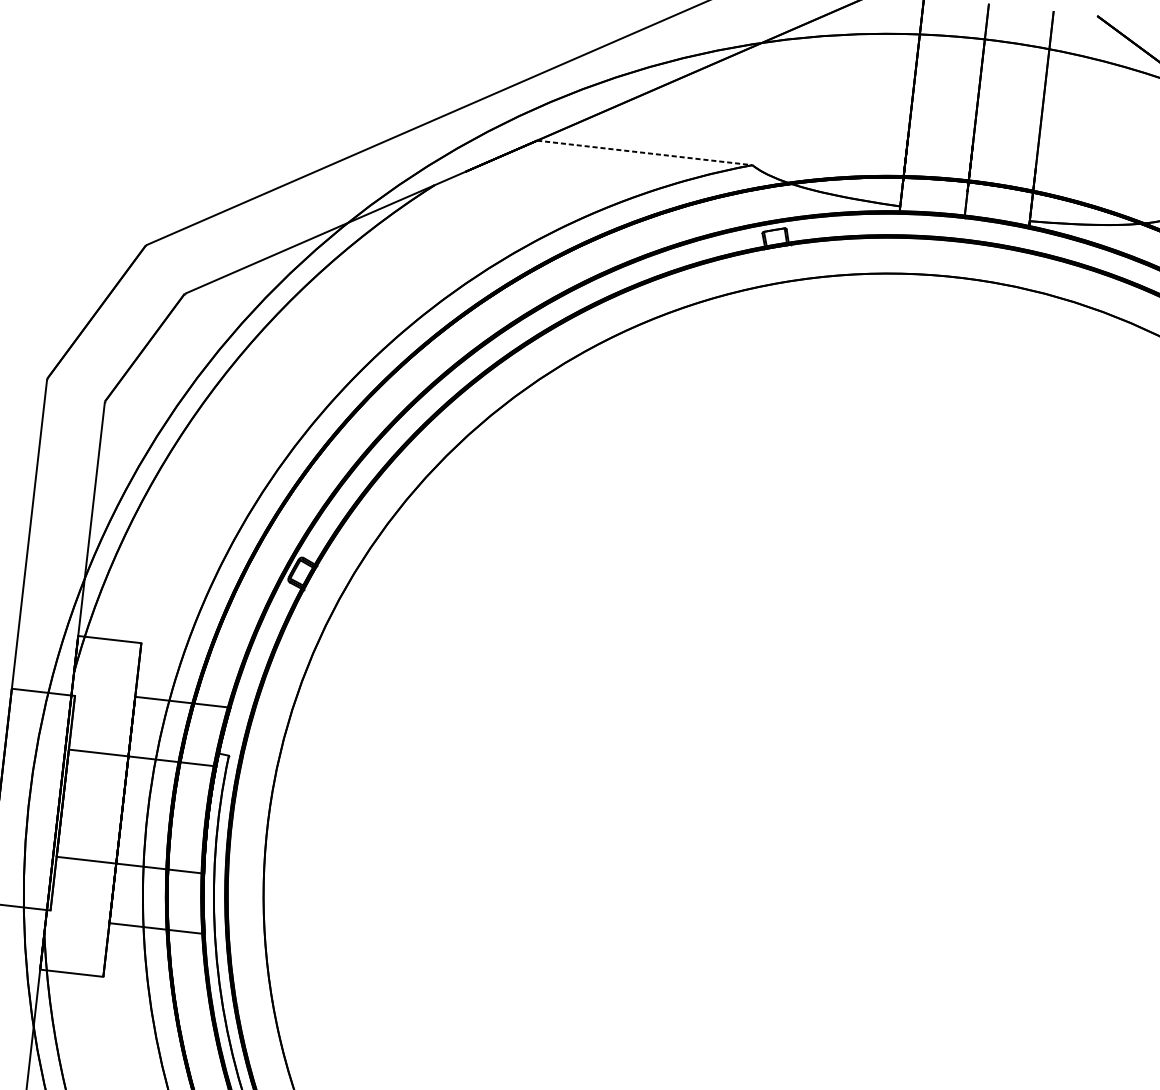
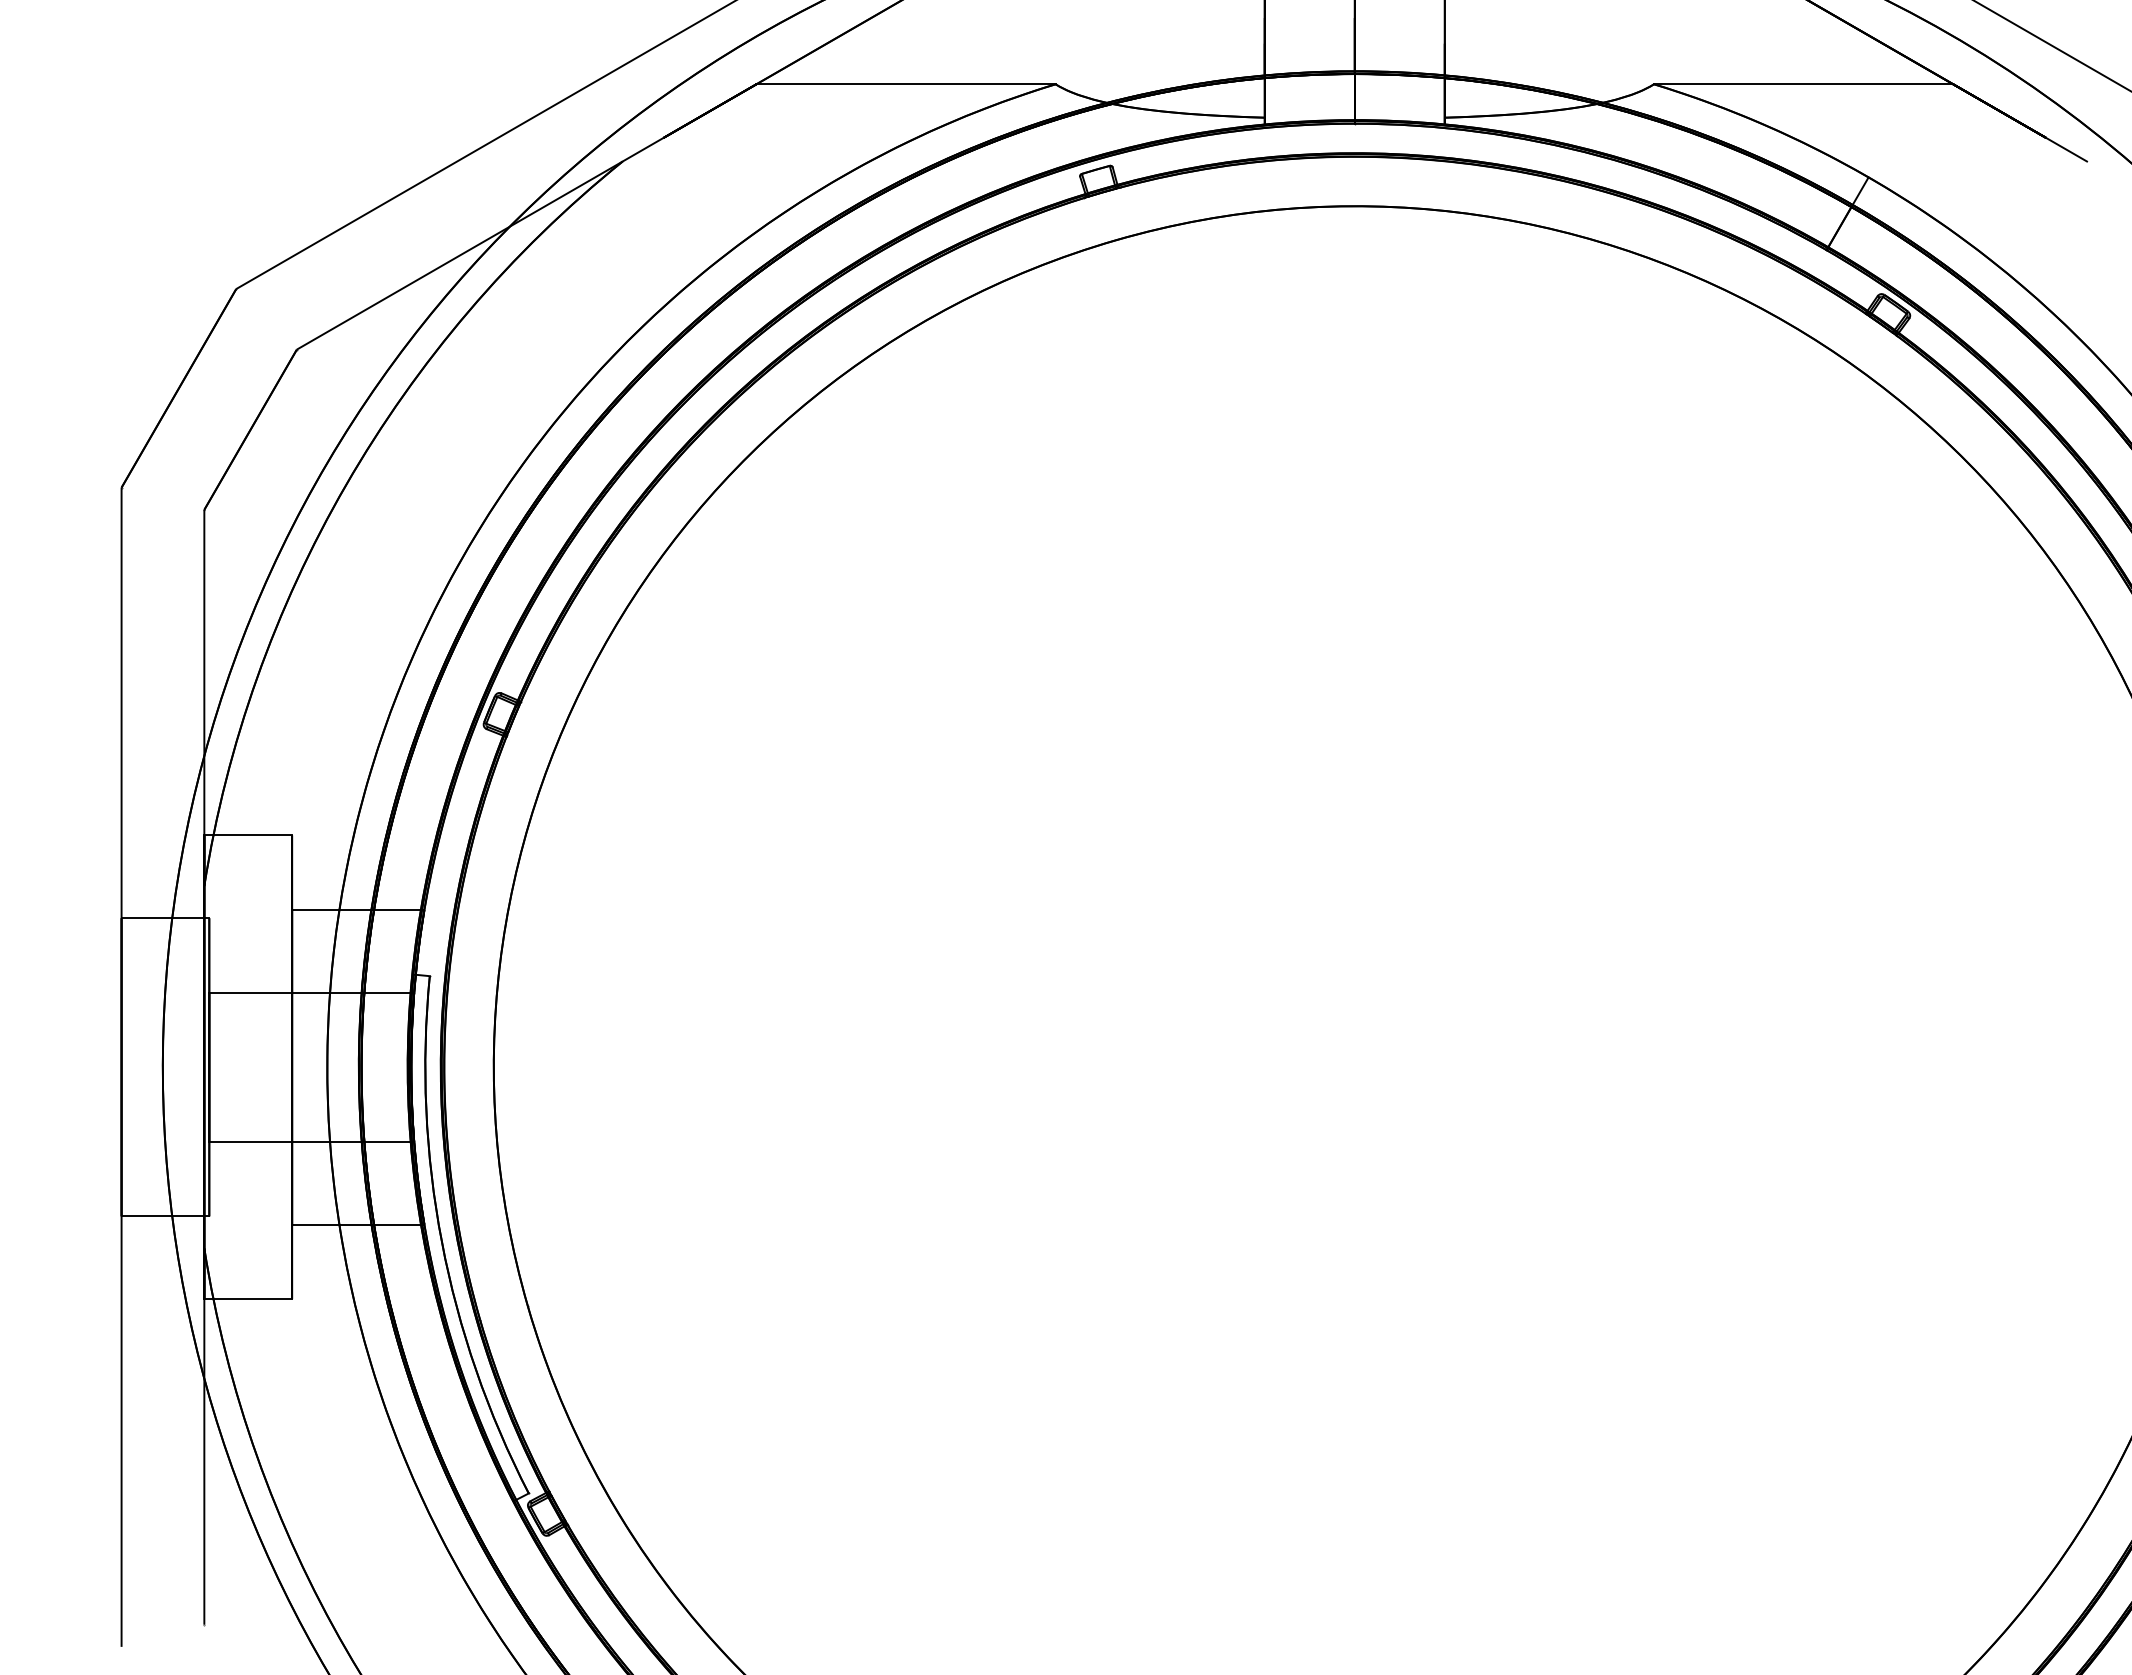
line: (645, 153) -> (906, 84), dashed -> solid

